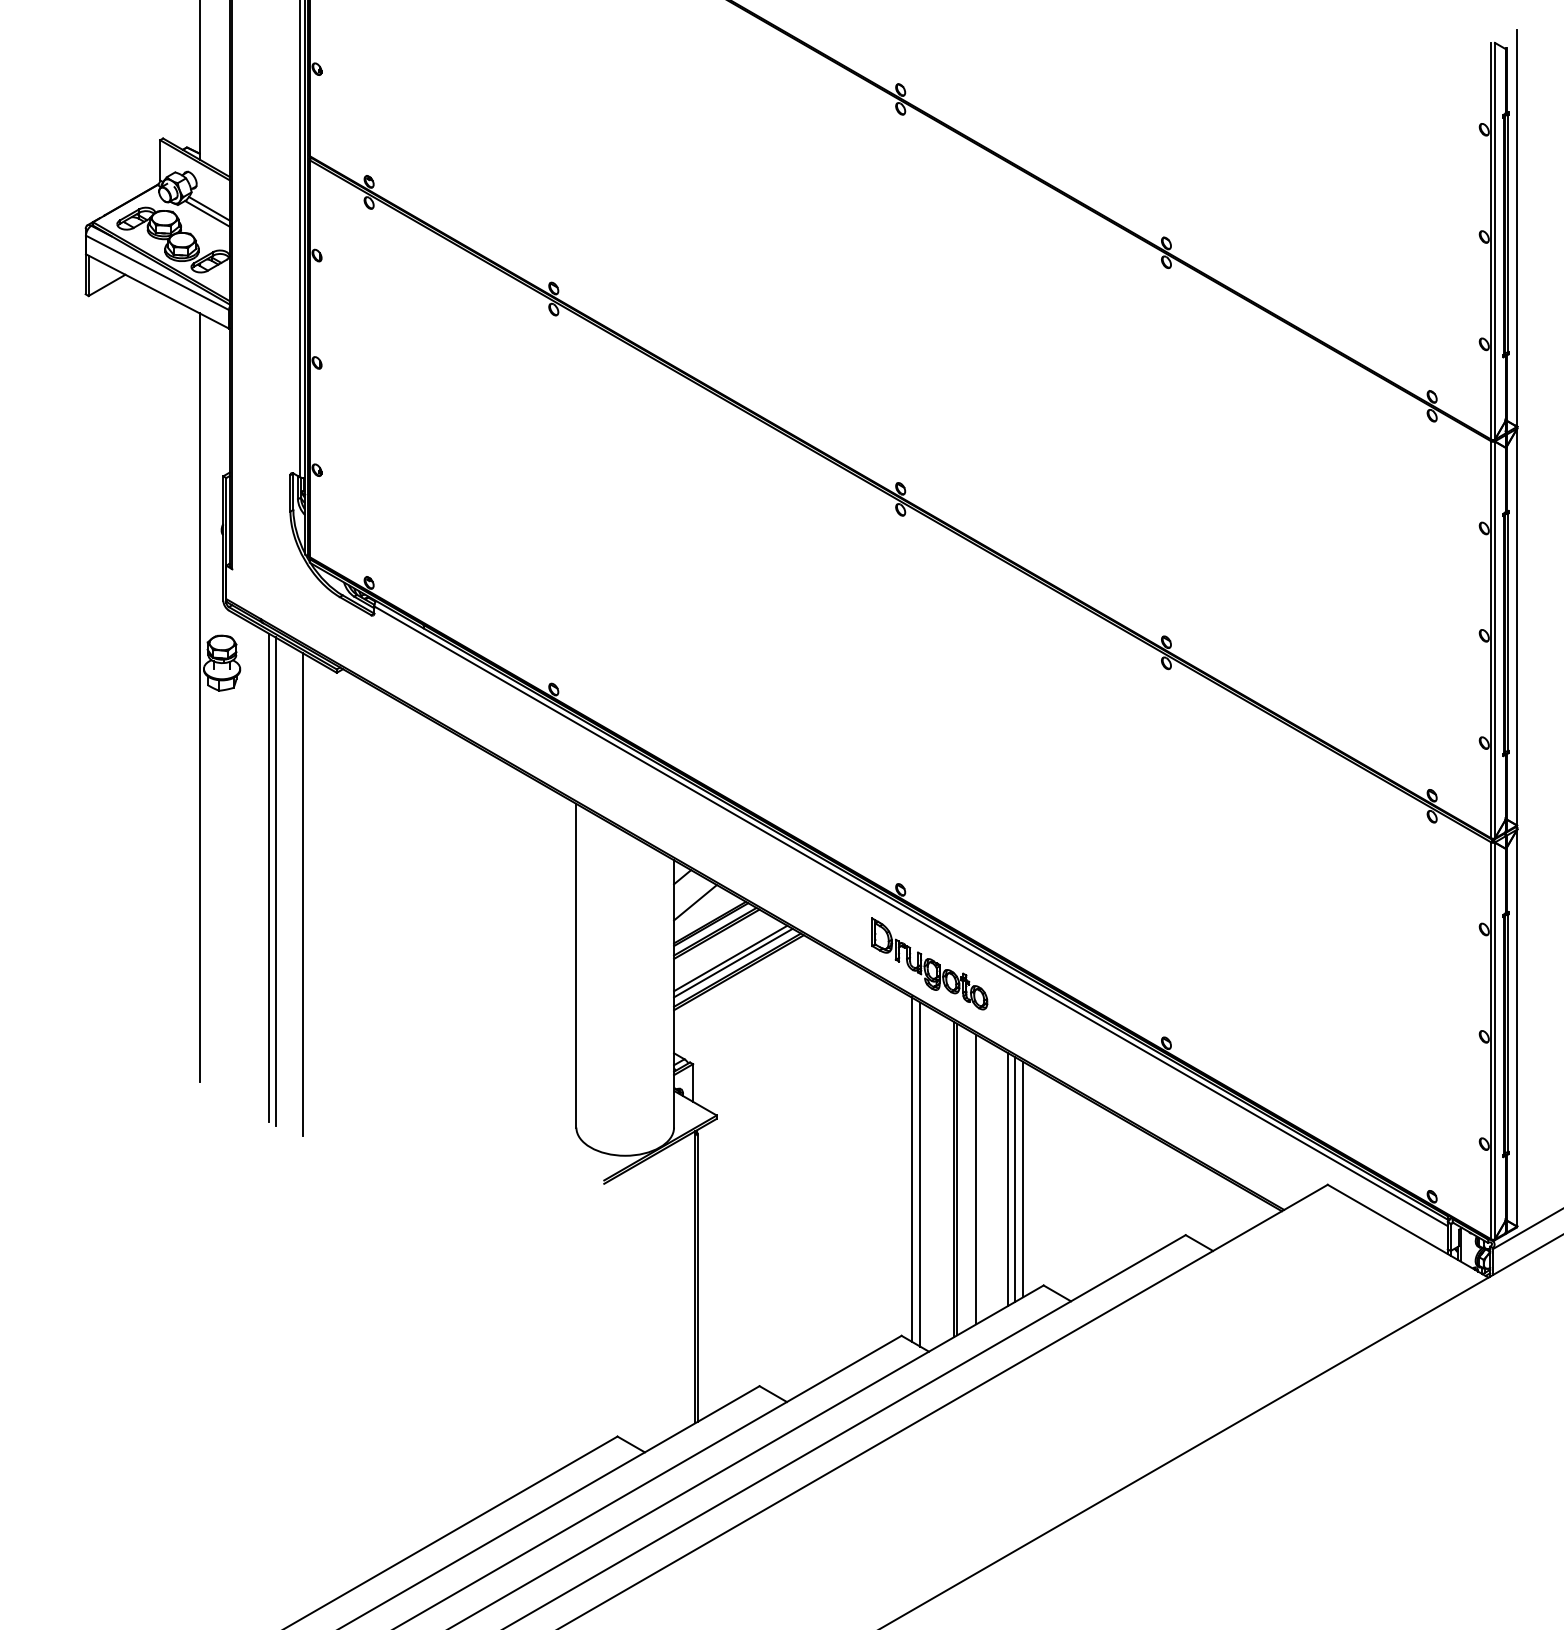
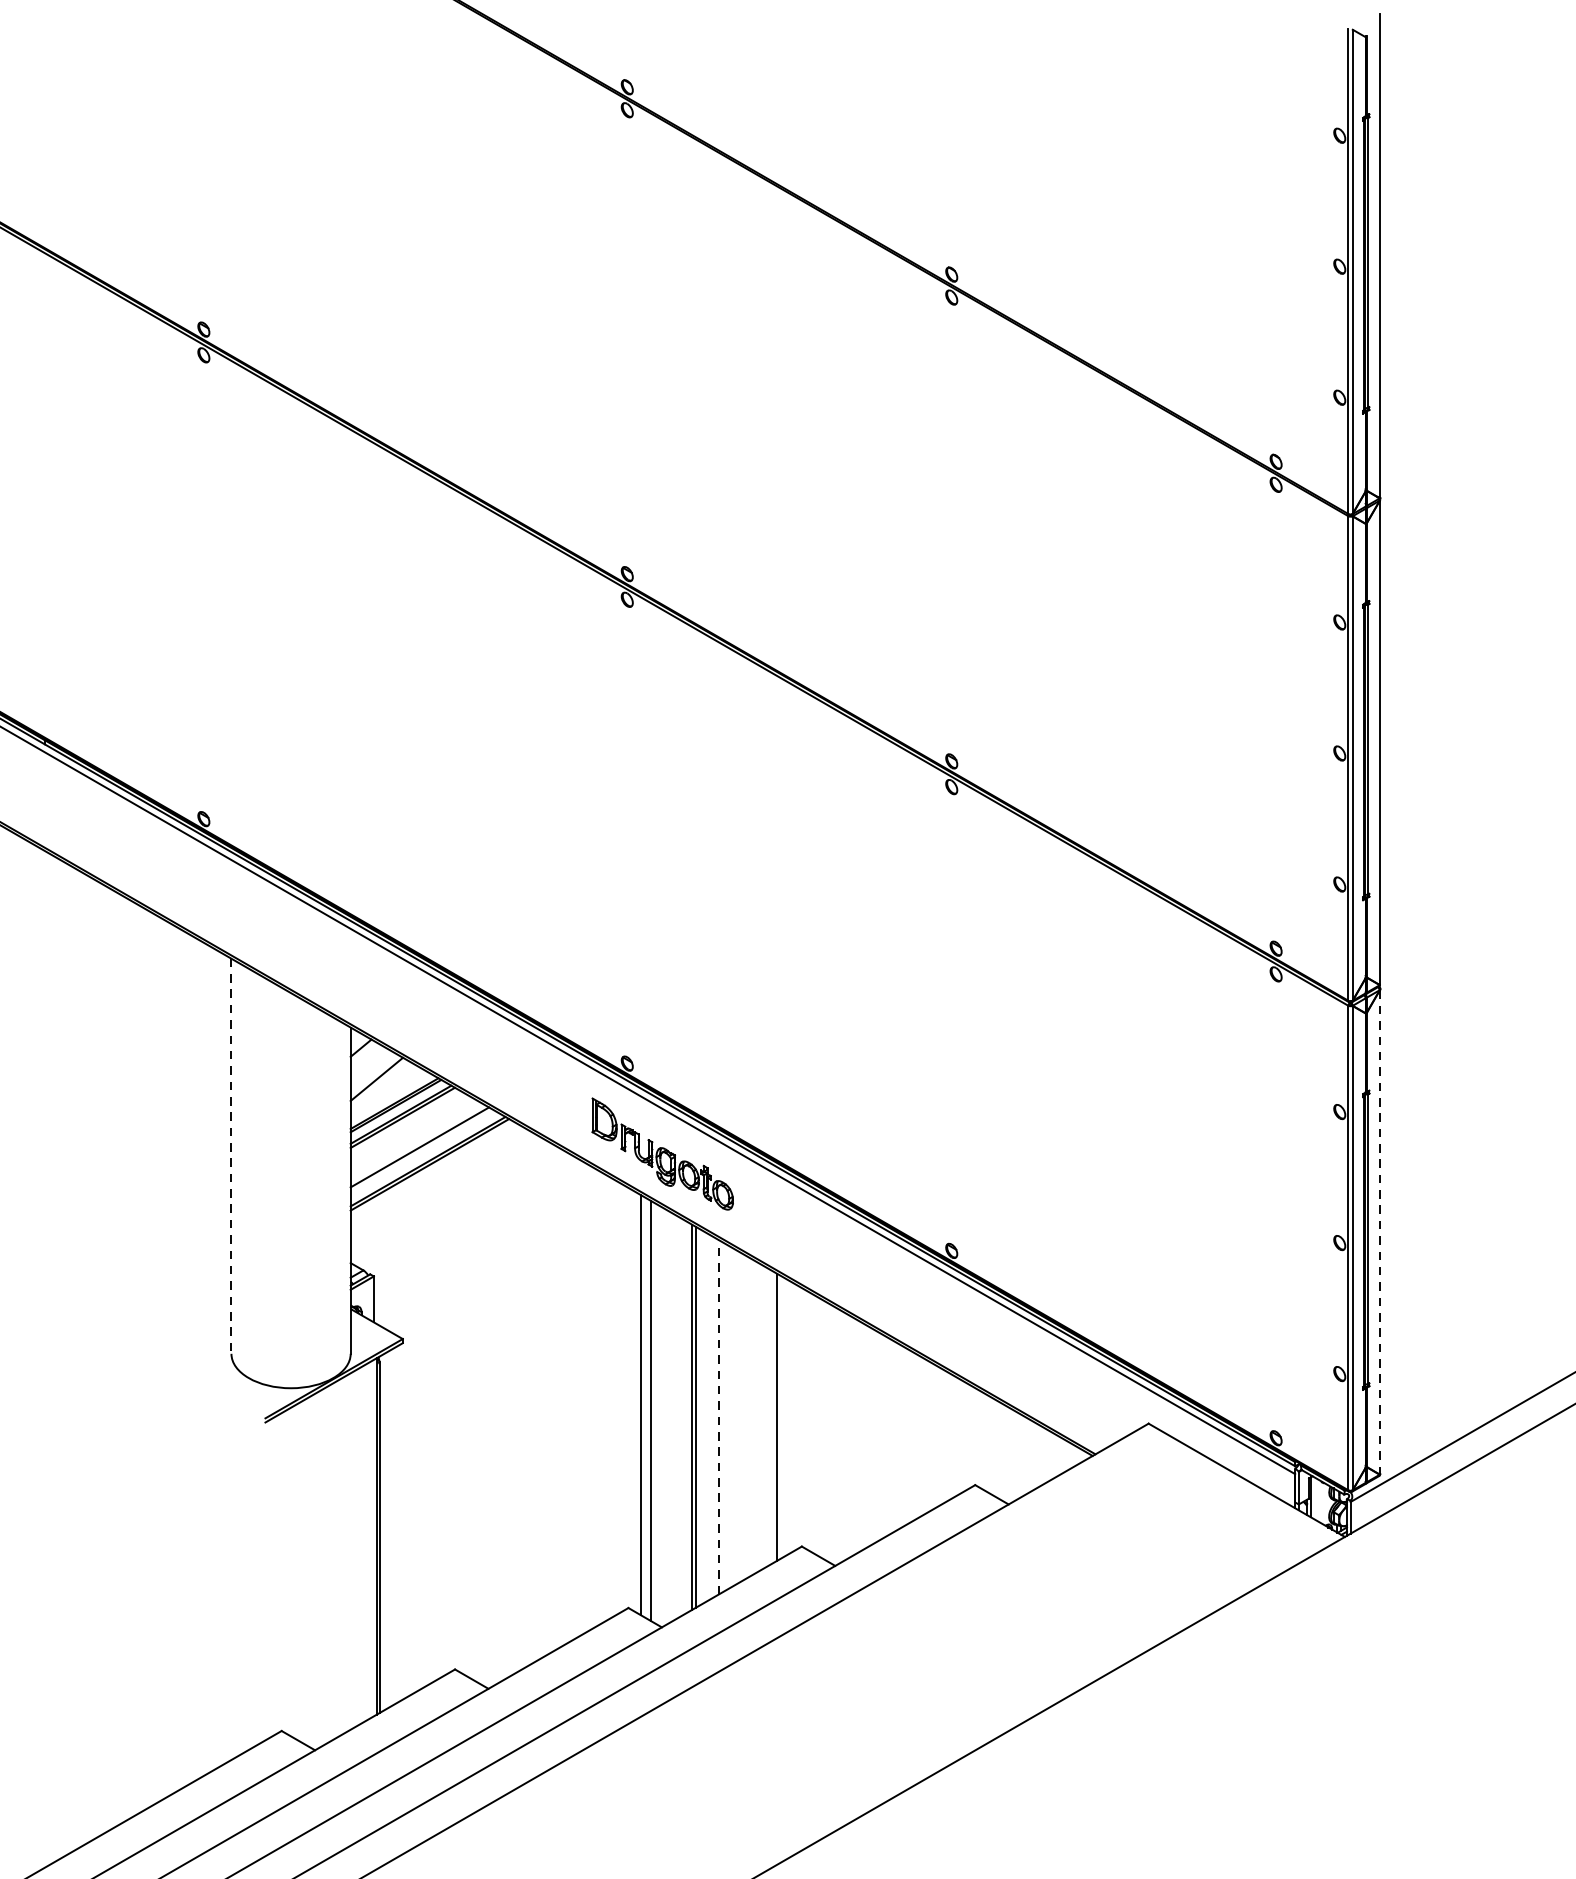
line: (733, 962) -> (423, 1152), removed
line: (576, 965) -> (231, 1155), solid -> dashed
line: (1517, 1028) -> (1380, 1232), solid -> dashed
line: (976, 1179) -> (719, 1417), solid -> dashed
line: (1007, 1179) -> (757, 1417), removed
line: (1014, 1179) -> (766, 1417), removed

